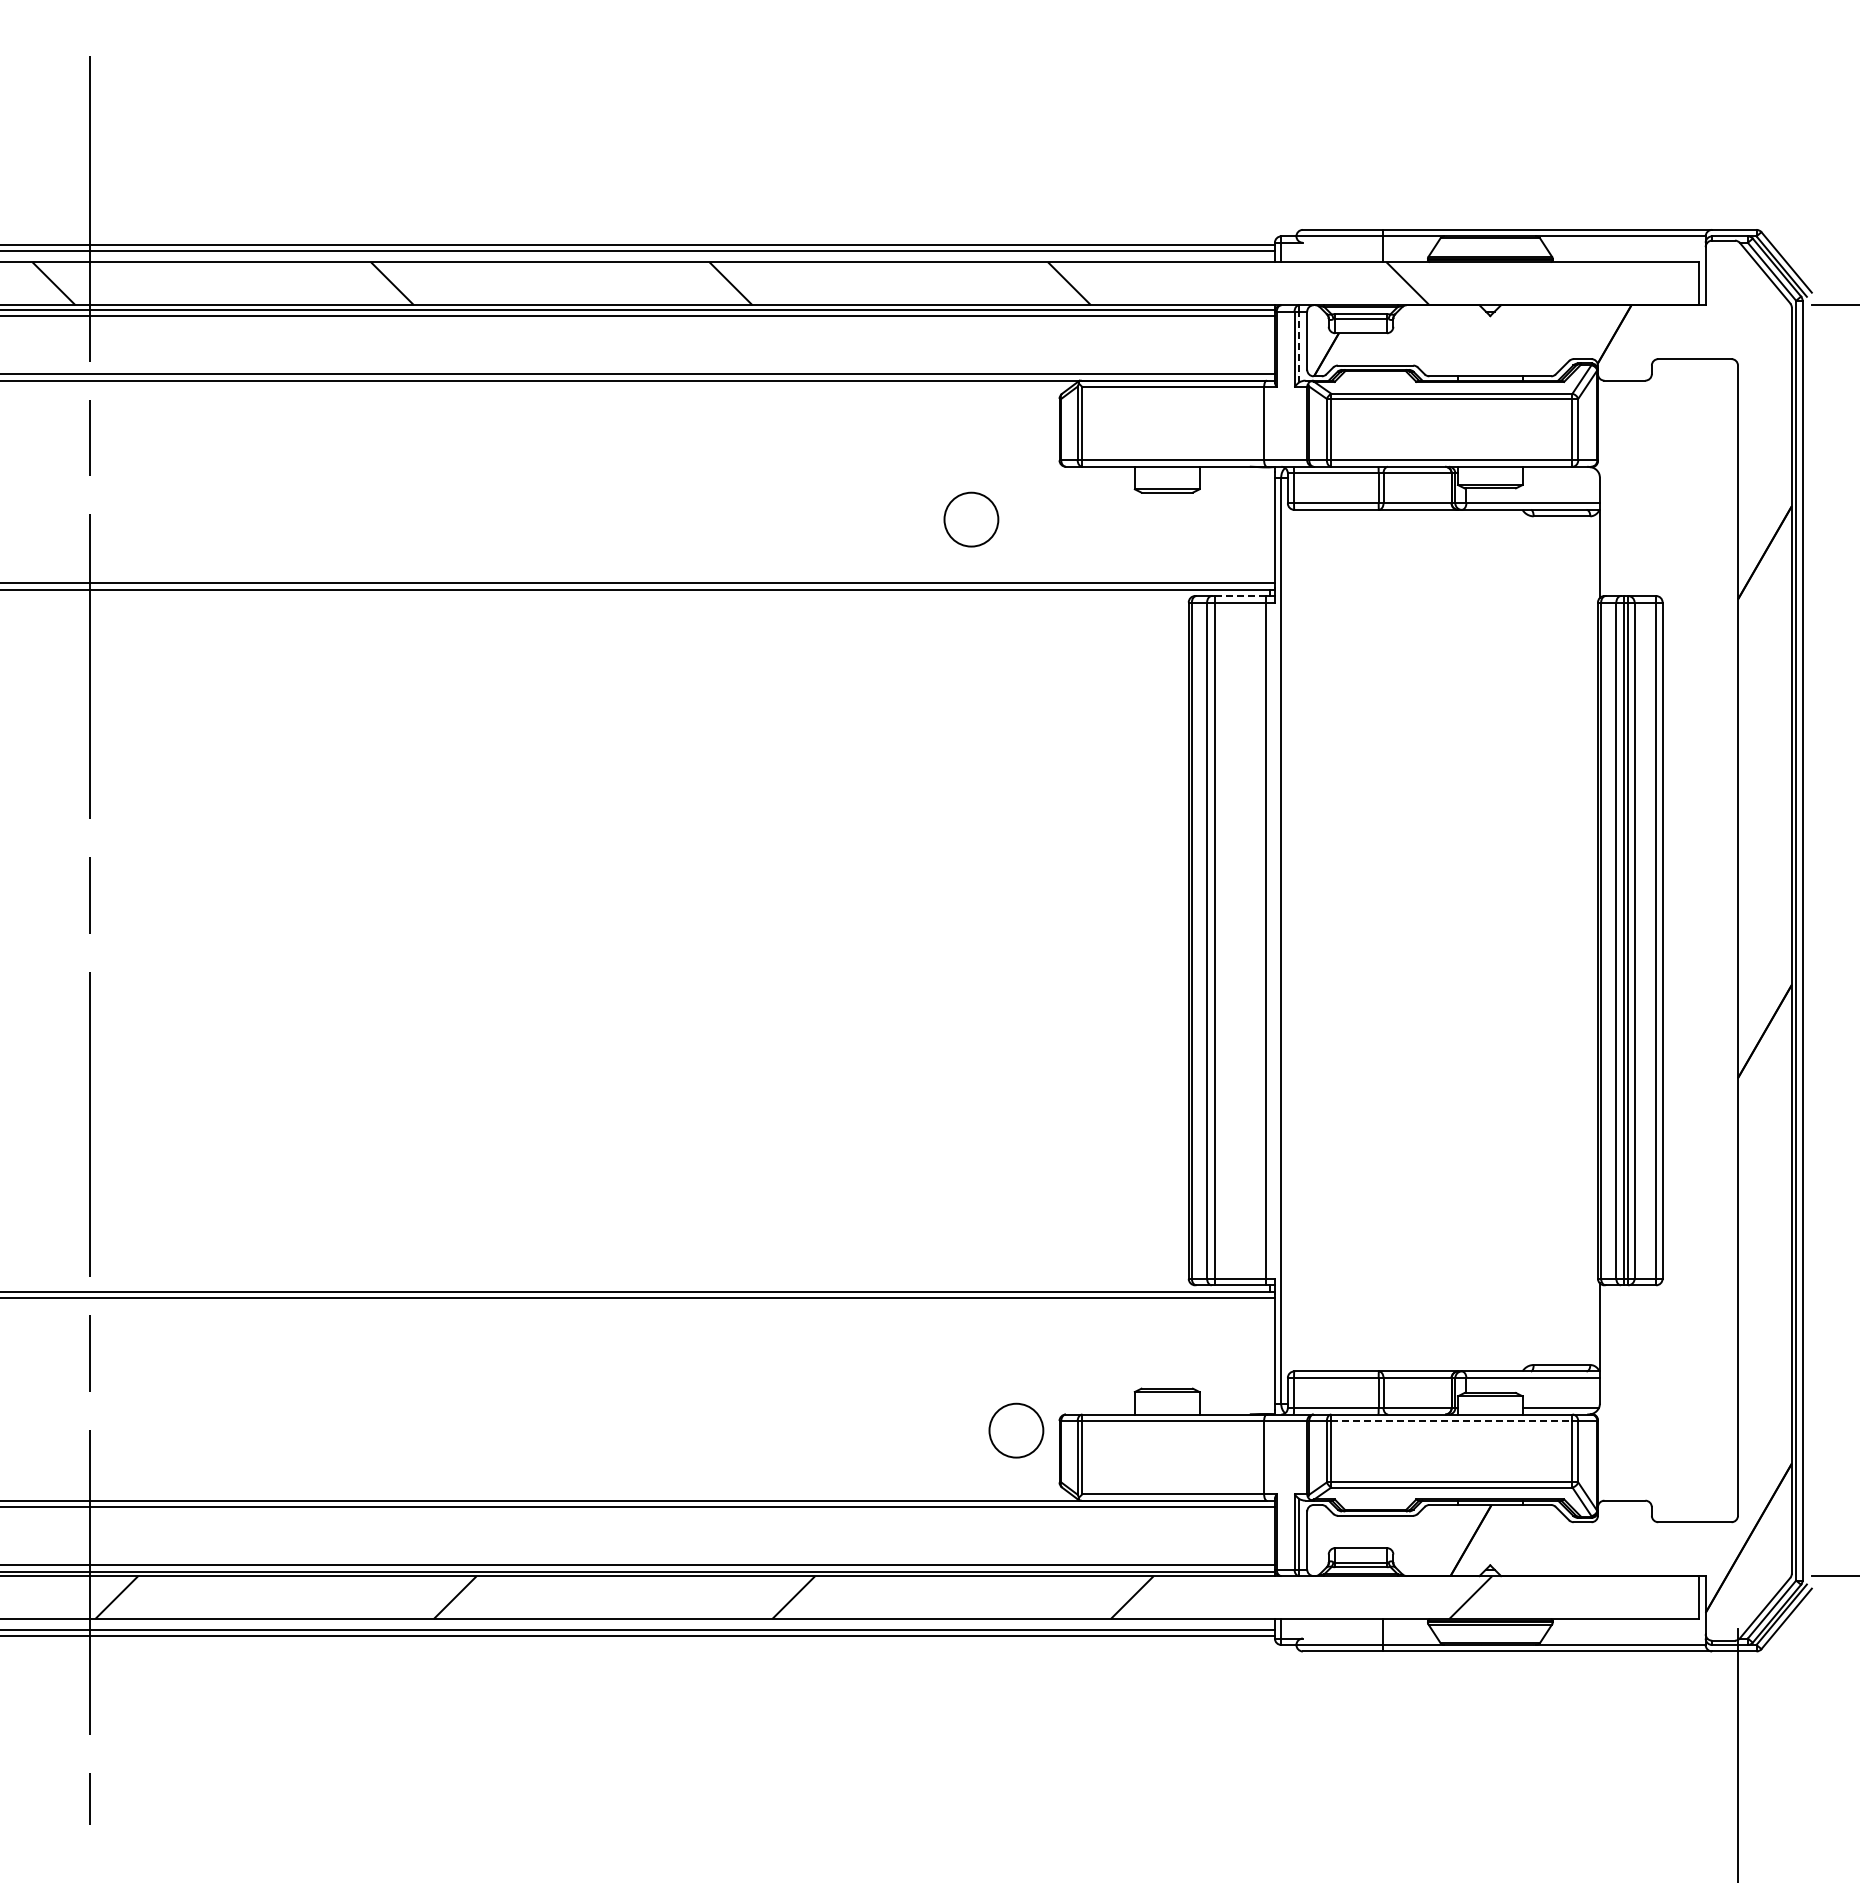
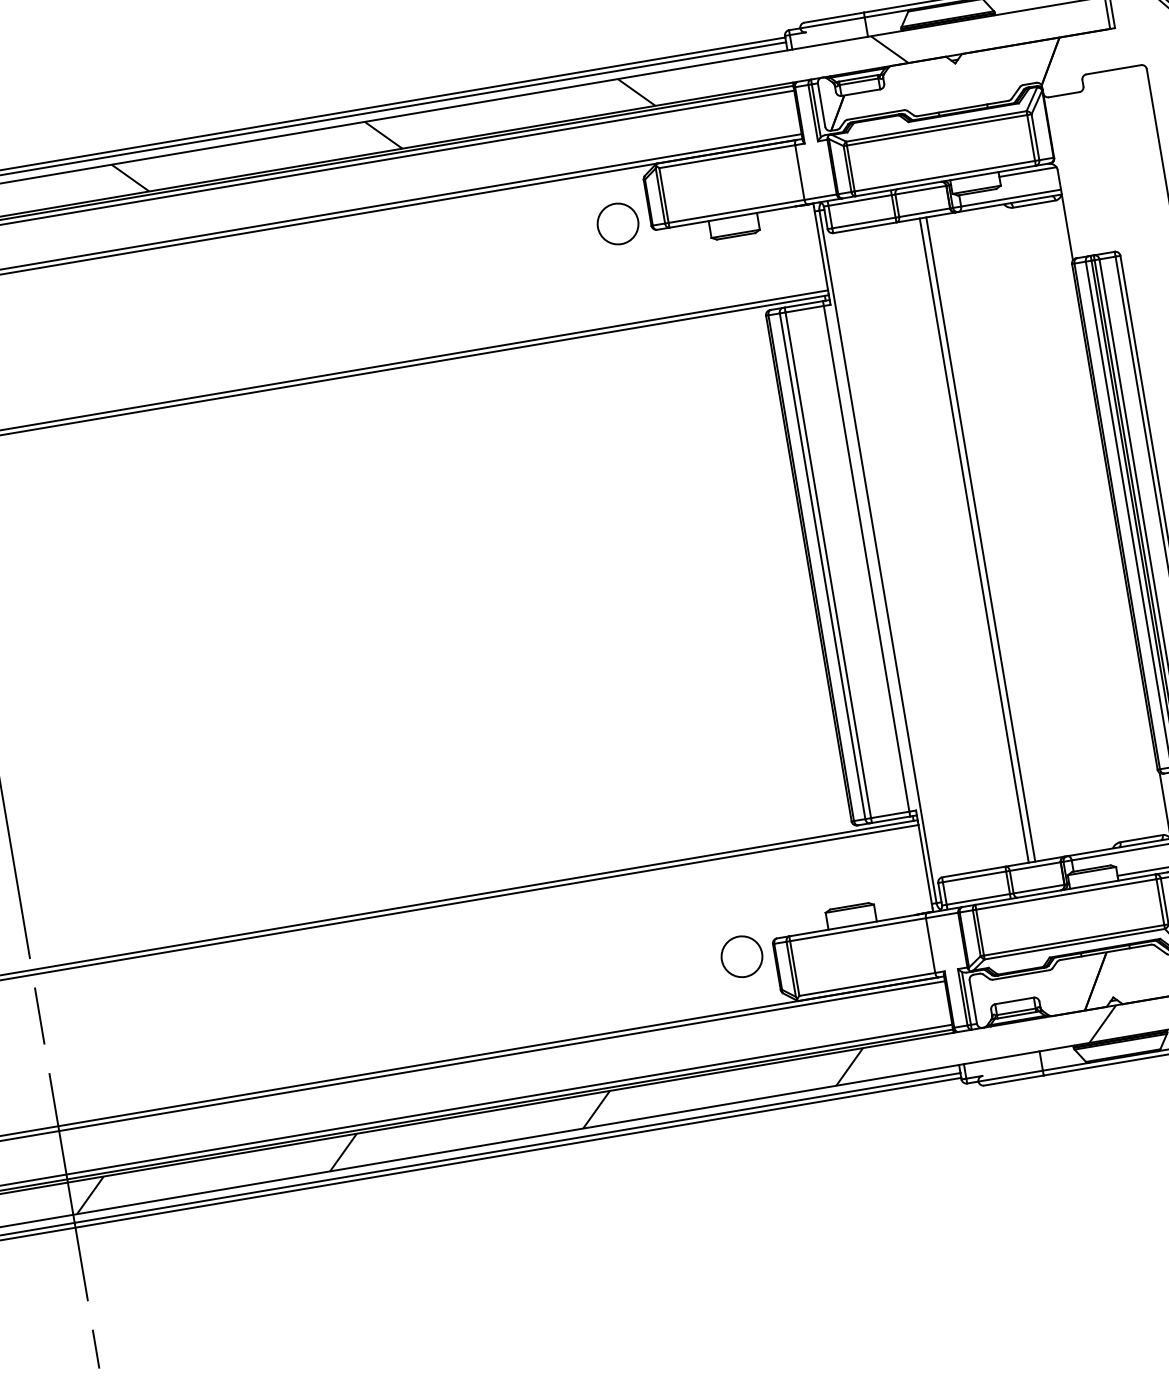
line: (1299, 346) -> (816, 110), dashed -> solid
line: (1560, 473) -> (1027, 172), added
circle: (971, 519) -> (618, 223), moved
line: (1240, 596) -> (804, 304), dashed -> solid
line: (1409, 940) -> (973, 540), added
line: (1418, 940) -> (980, 539), added
line: (1451, 1421) -> (1066, 894), dashed -> solid

